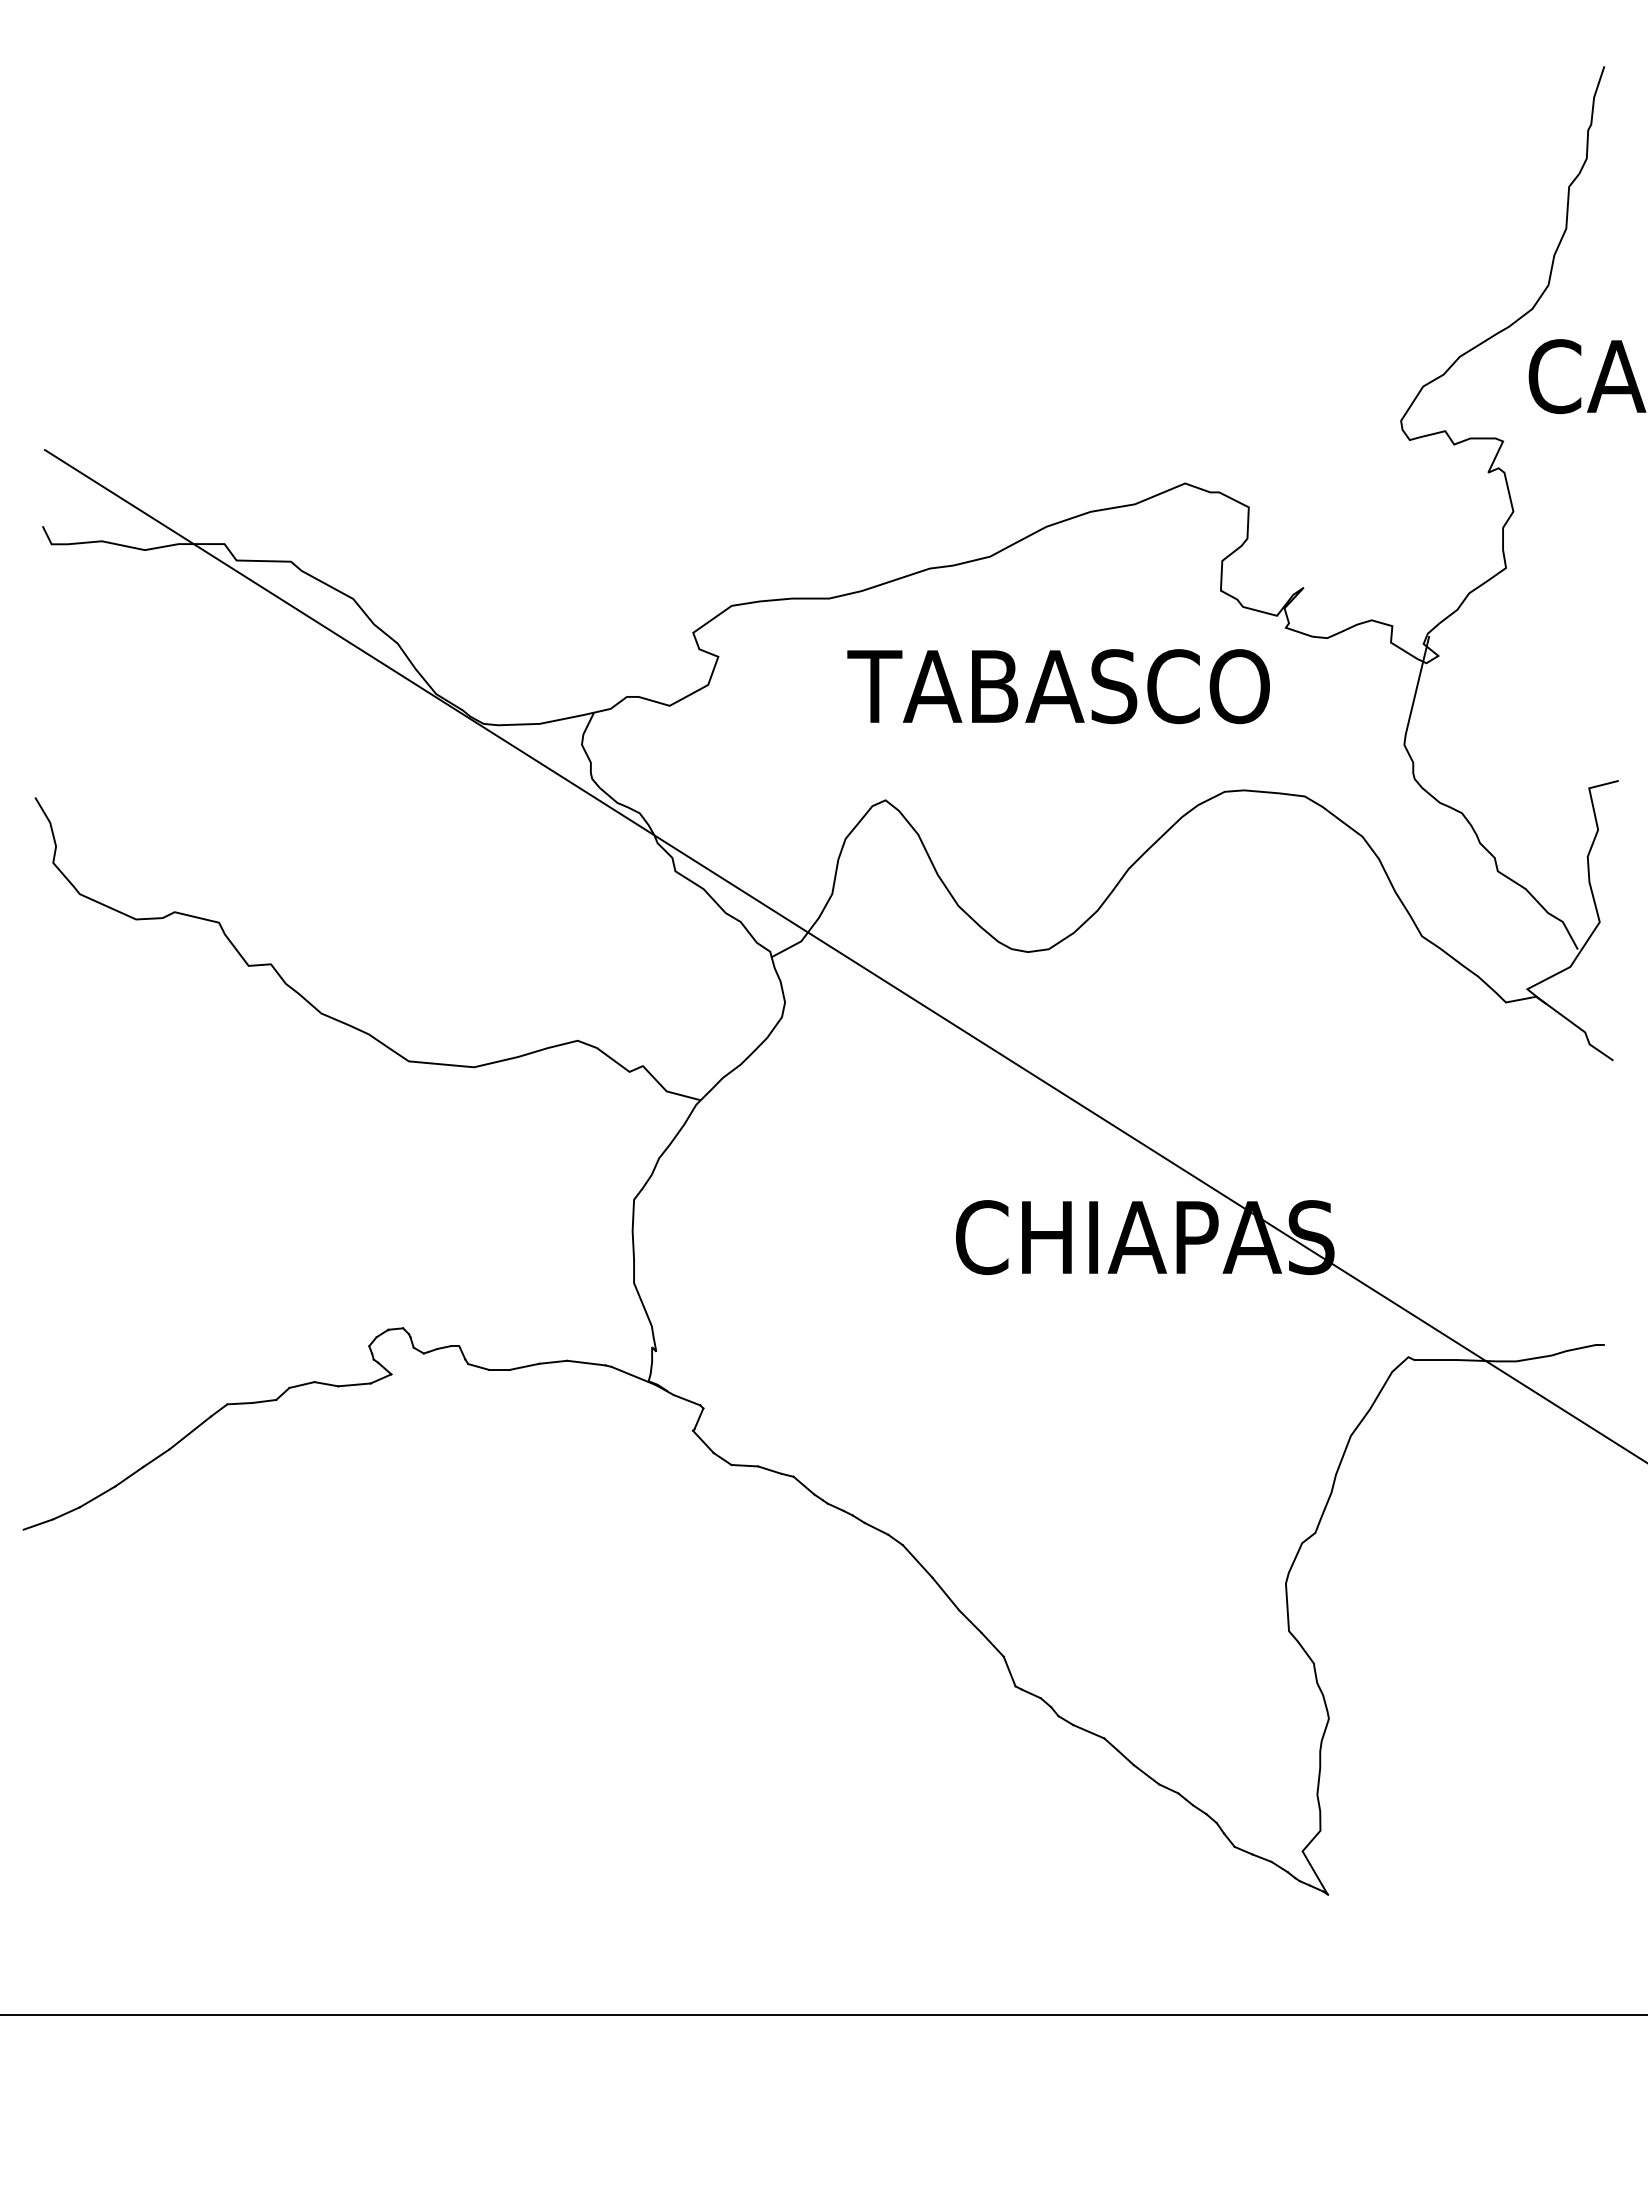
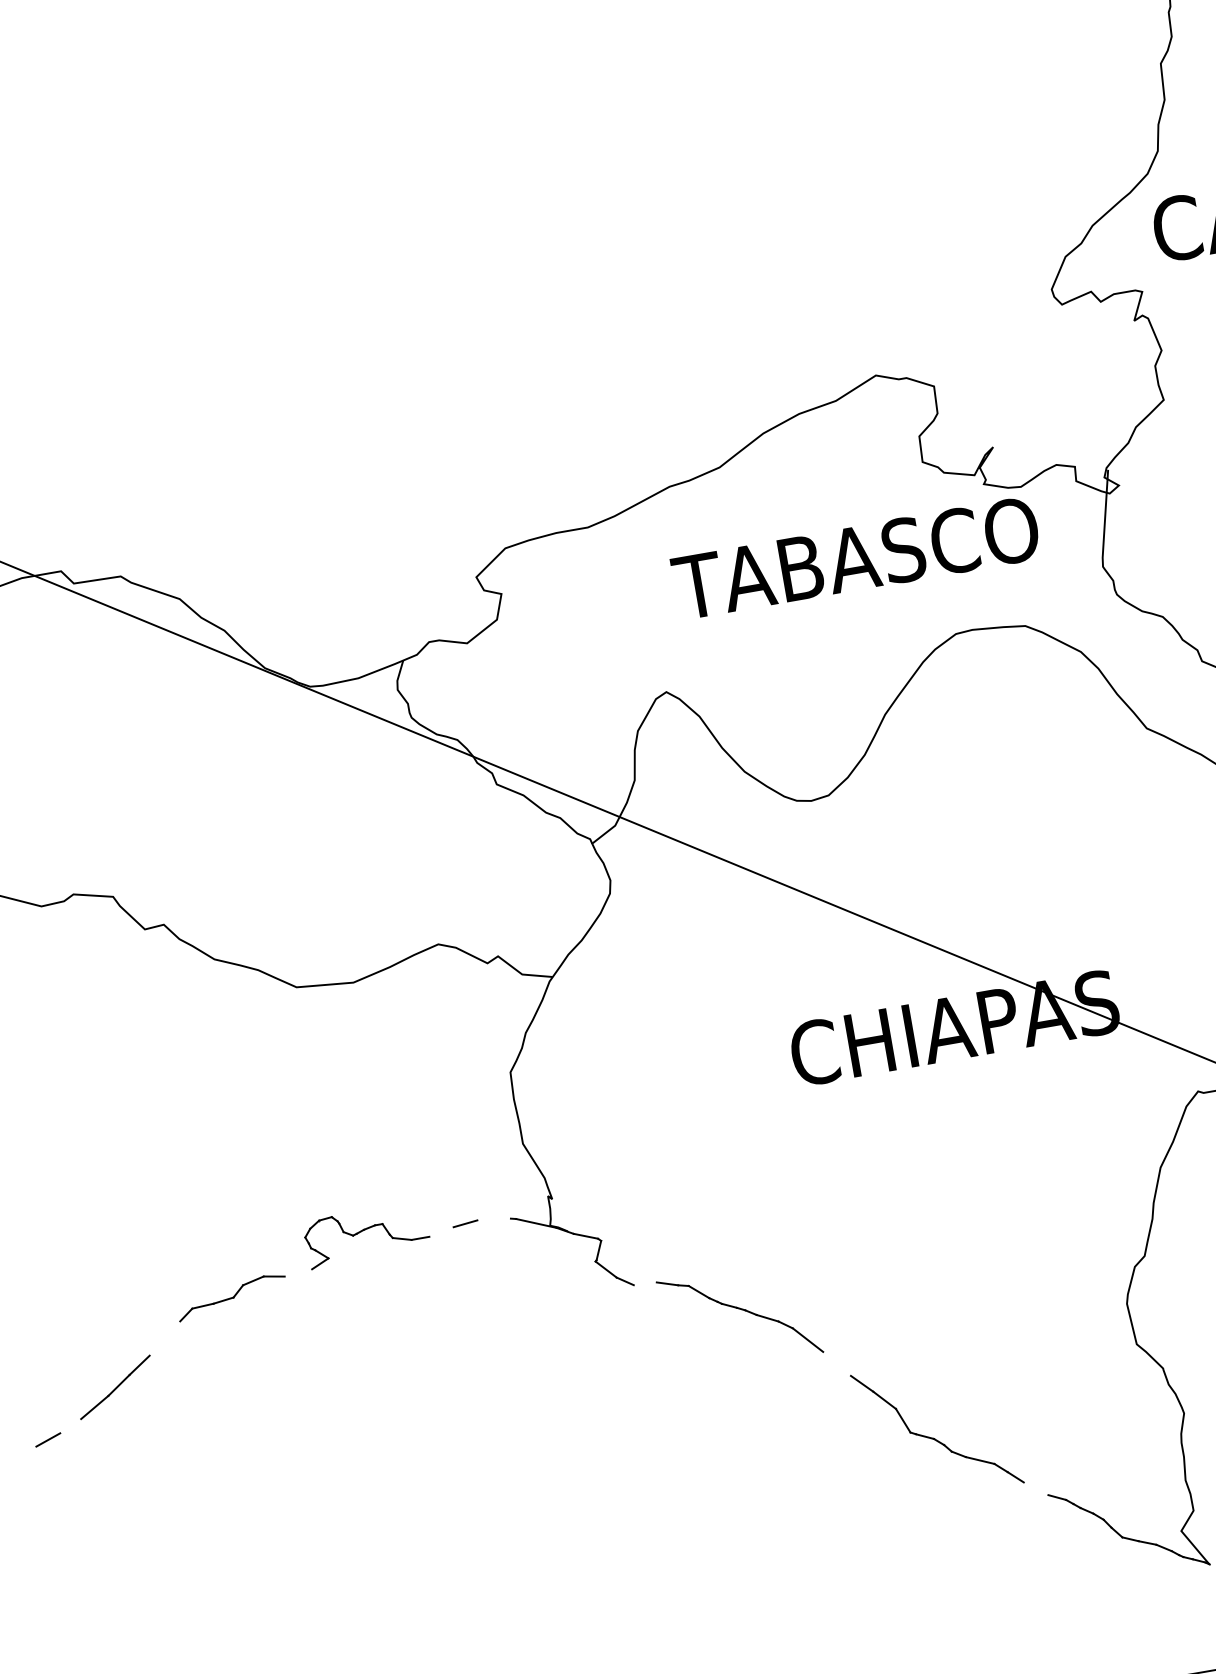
text: (1058, 686) -> (855, 558), moved
line: (586, 1362) -> (494, 1218), removed
line: (524, 1366) -> (441, 1231), removed
line: (354, 1384) -> (298, 1272), removed
line: (190, 1432) -> (164, 1338), removed
line: (744, 1465) -> (644, 1283), removed
line: (66, 1513) -> (70, 1426), removed
line: (945, 1593) -> (836, 1363), removed
line: (1146, 1774) -> (1035, 1488), removed

